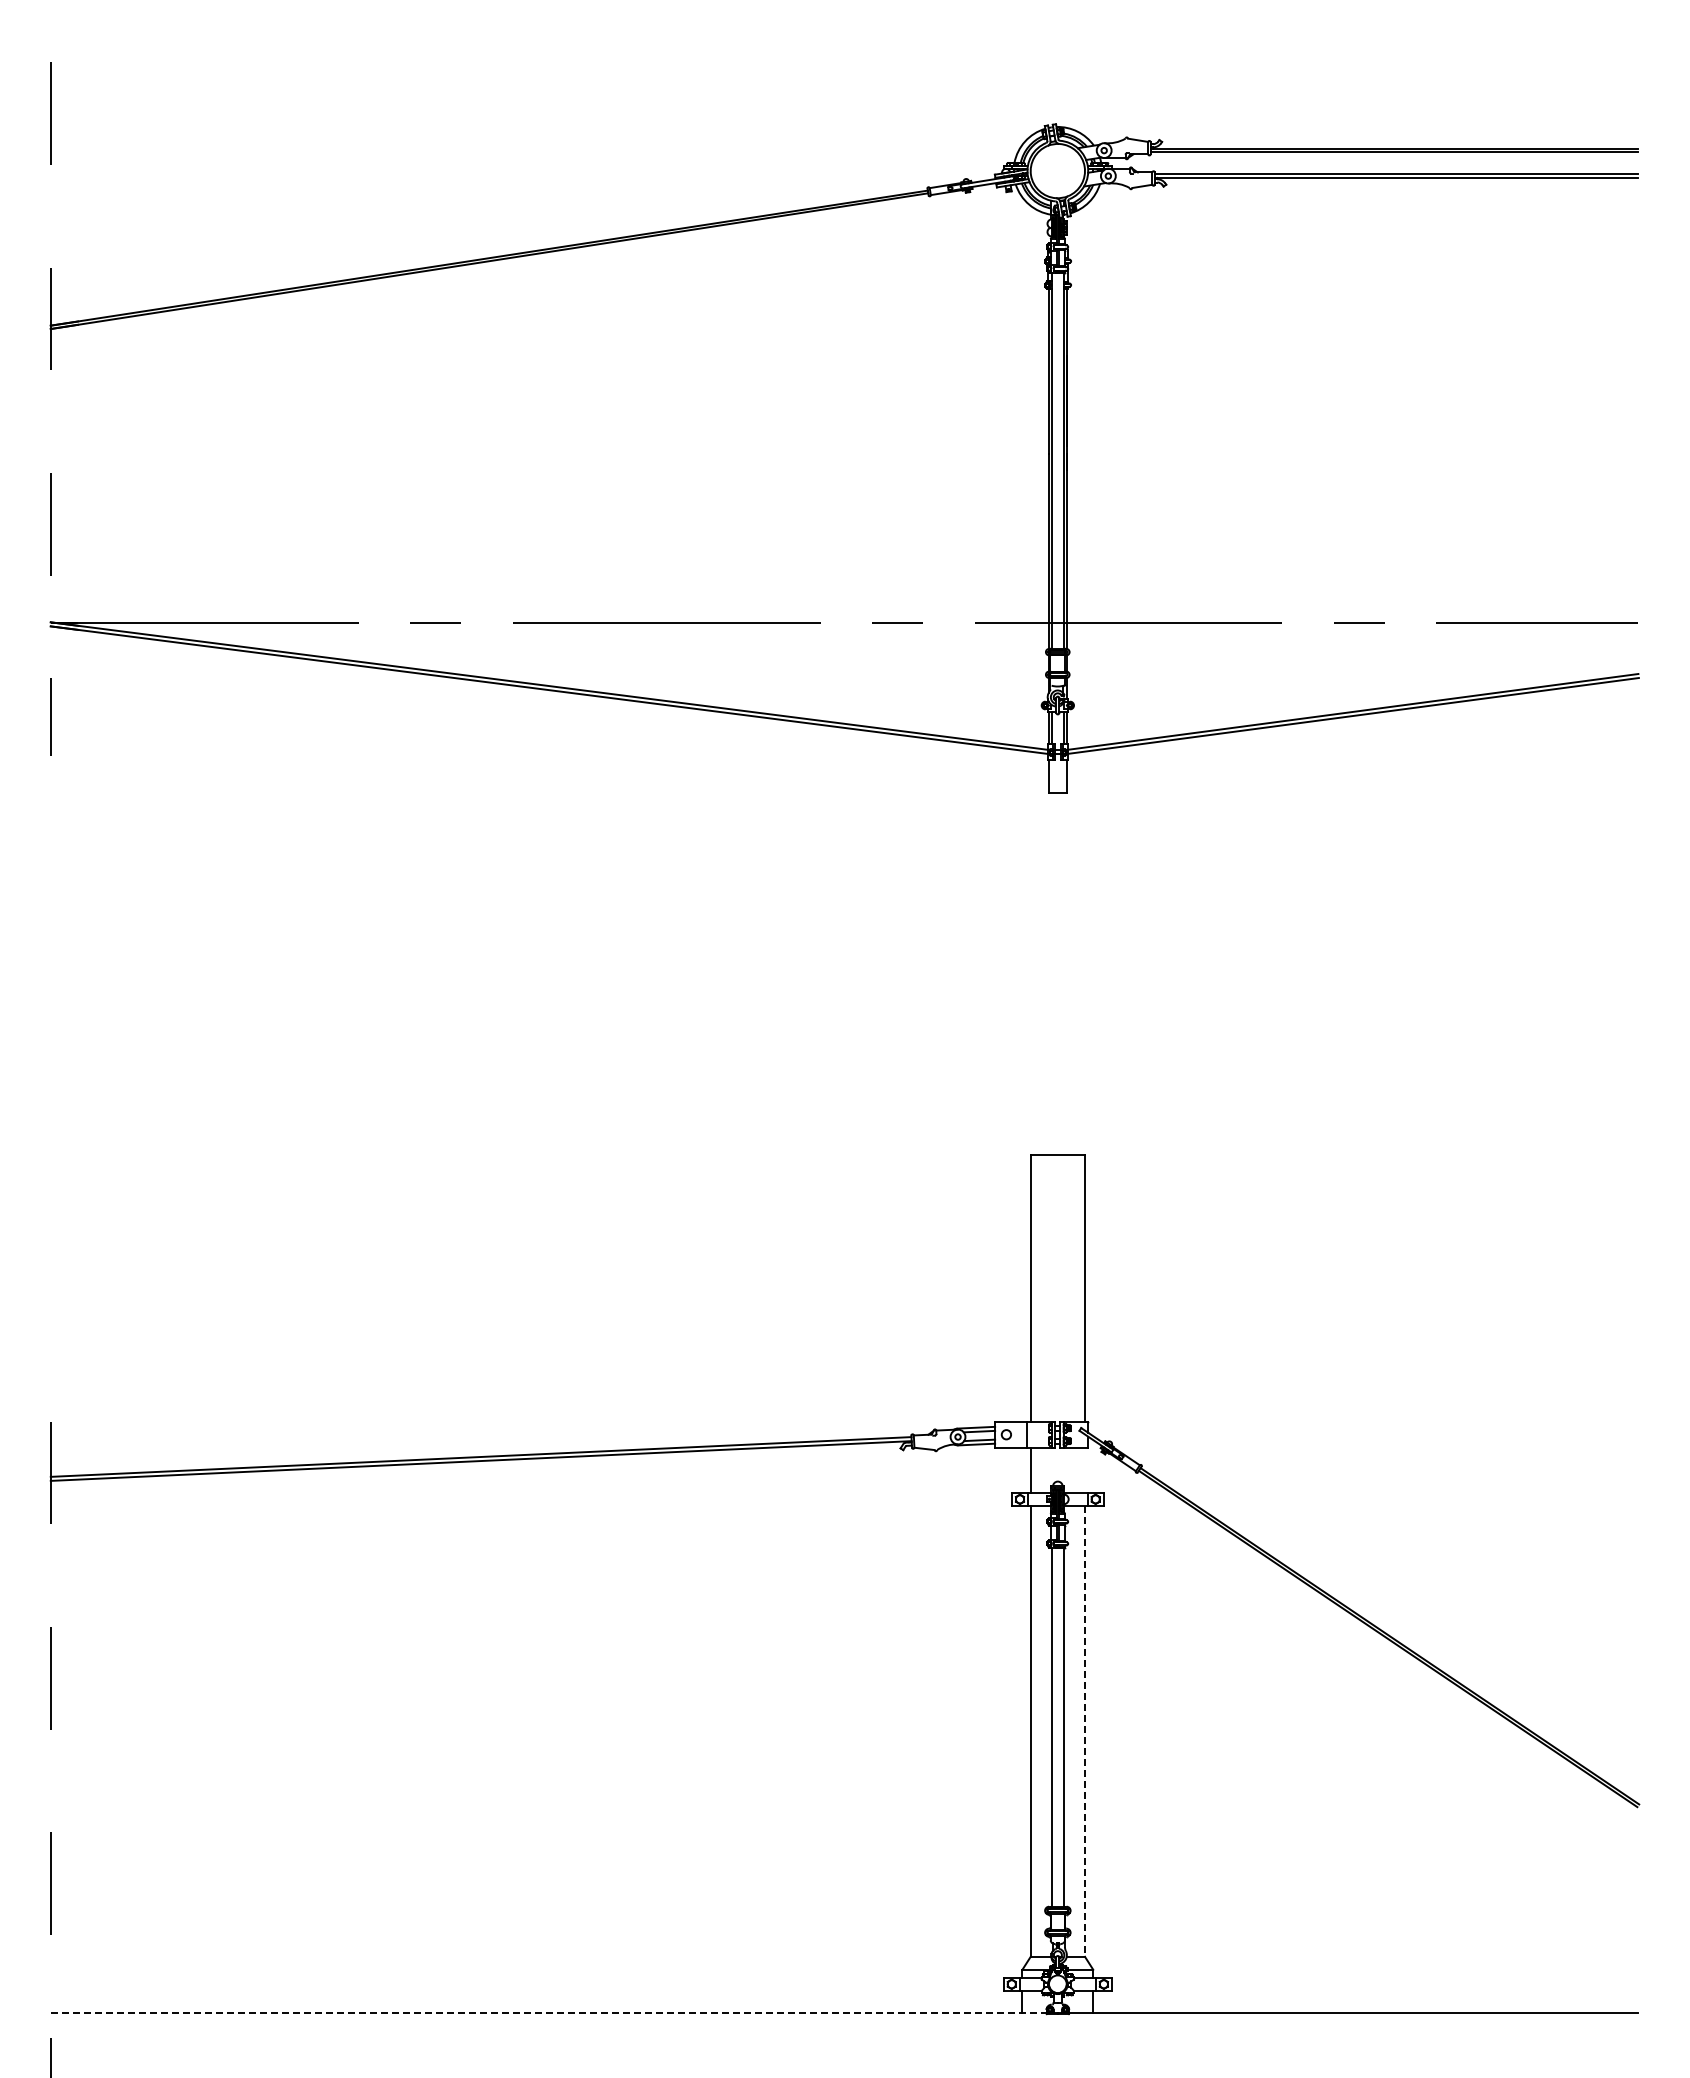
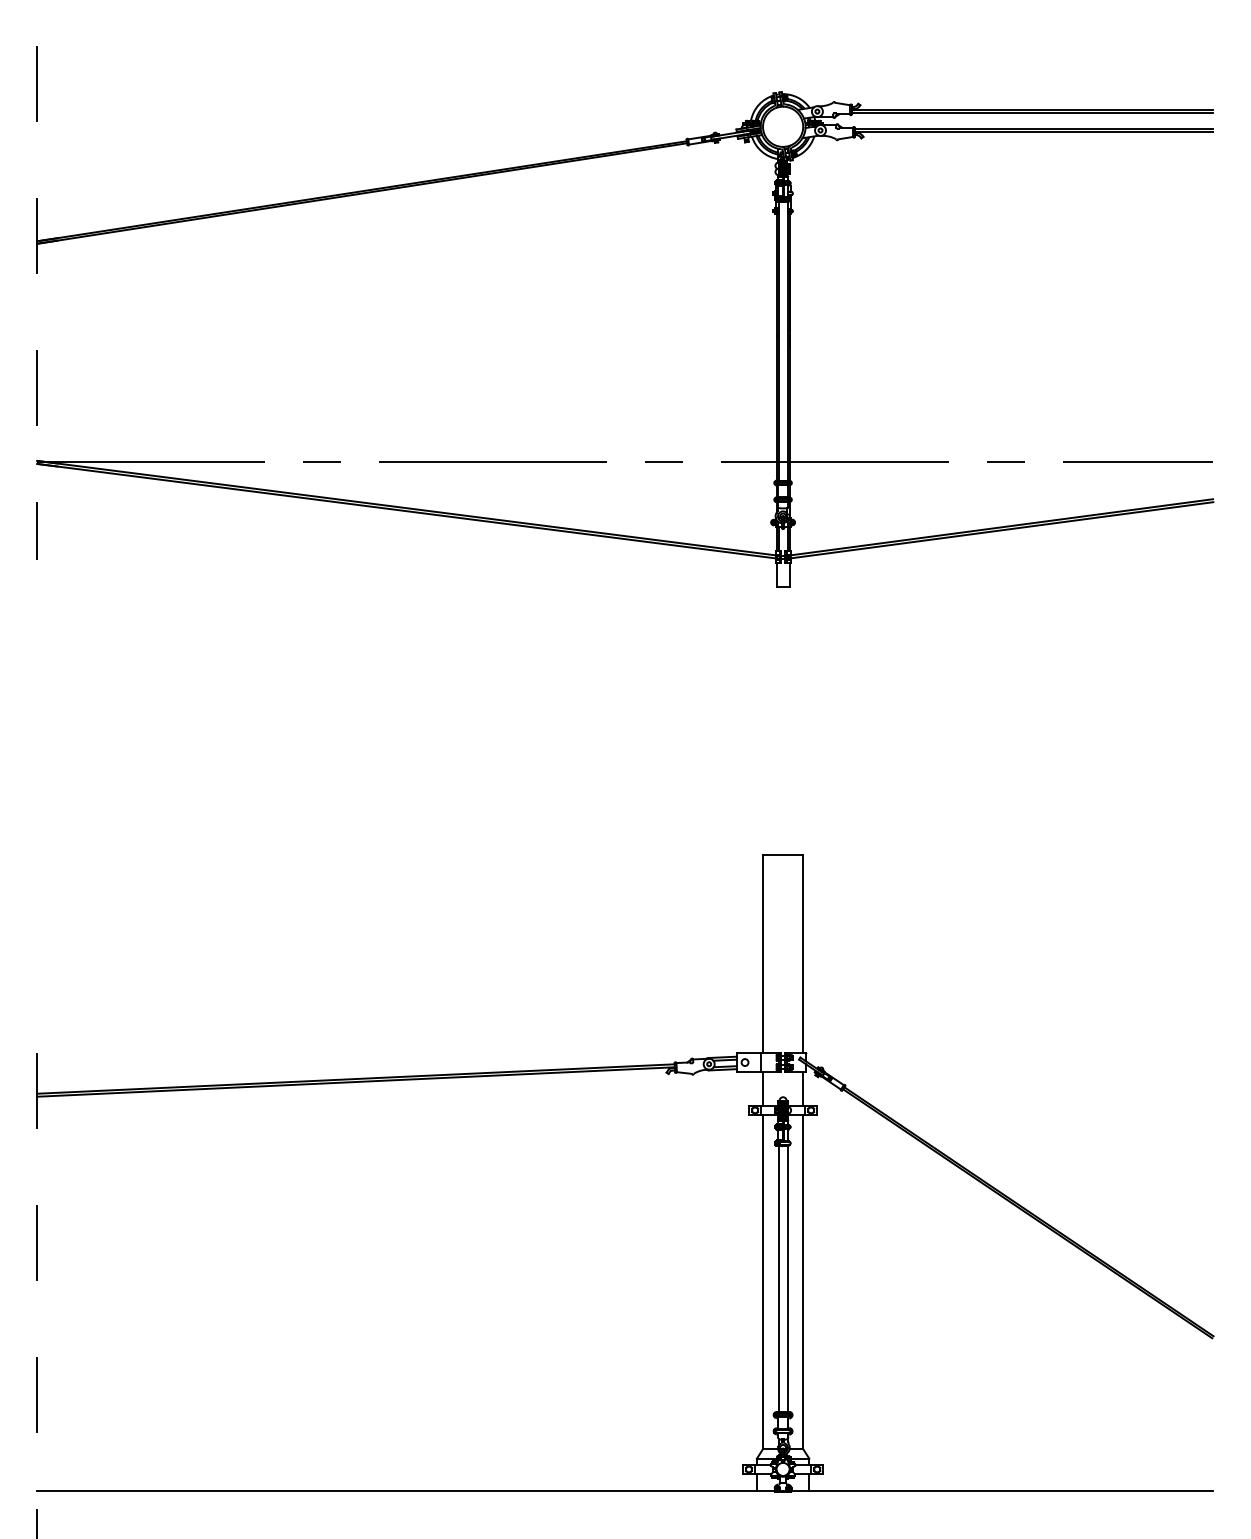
line: (1085, 1469) -> (803, 1088), added
line: (1085, 1731) -> (803, 1282), dashed -> solid
line: (548, 2012) -> (405, 1490), dashed -> solid

